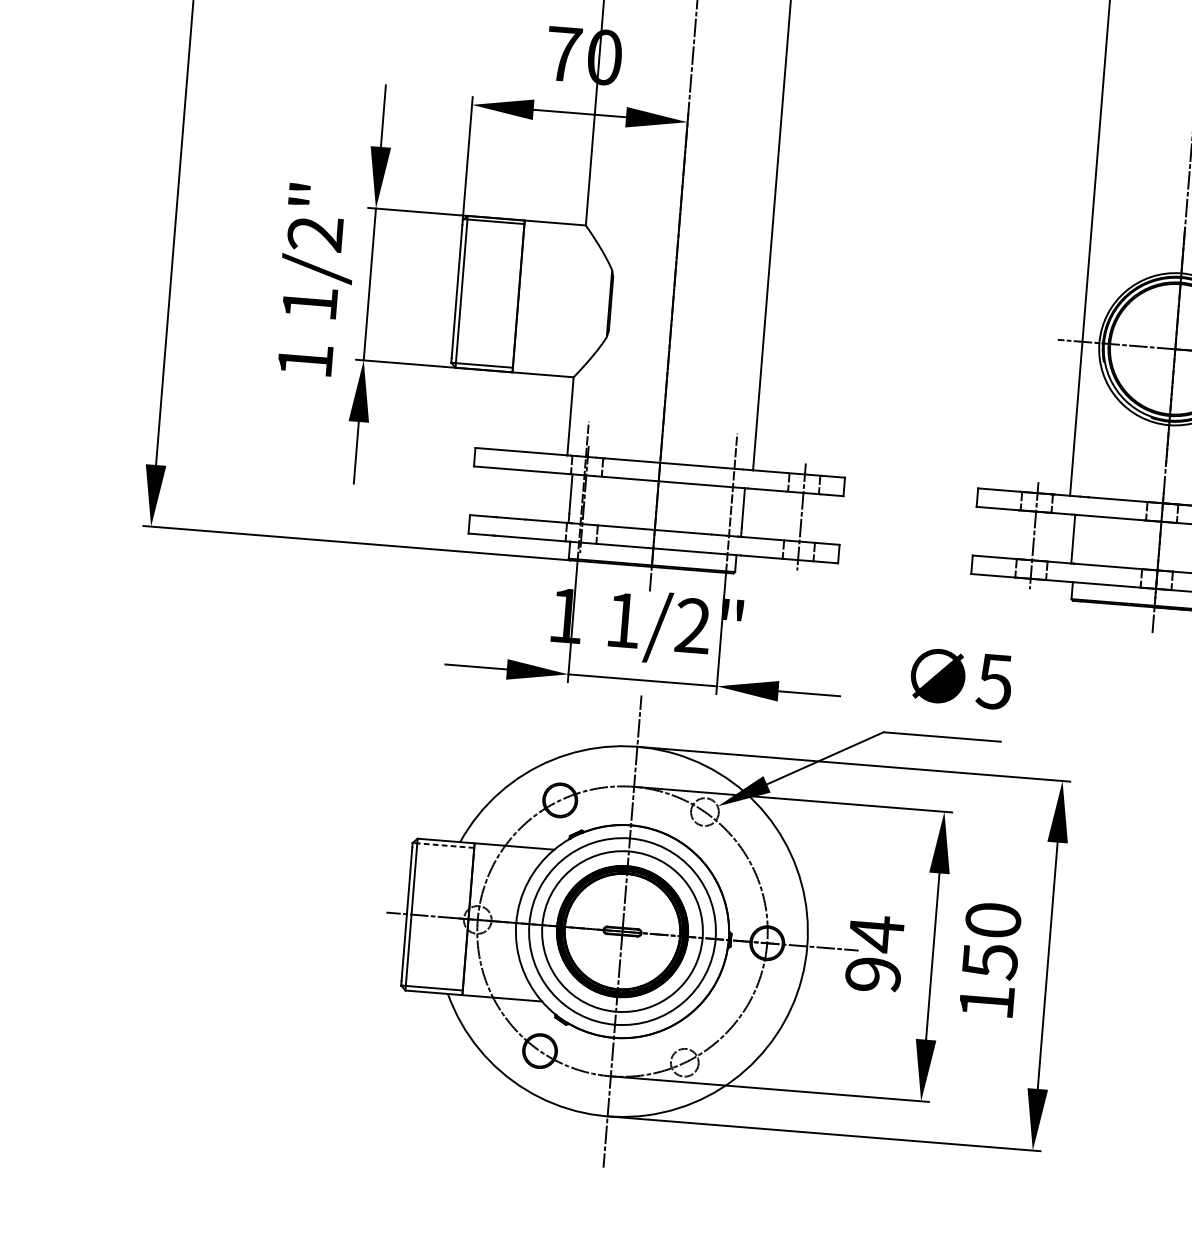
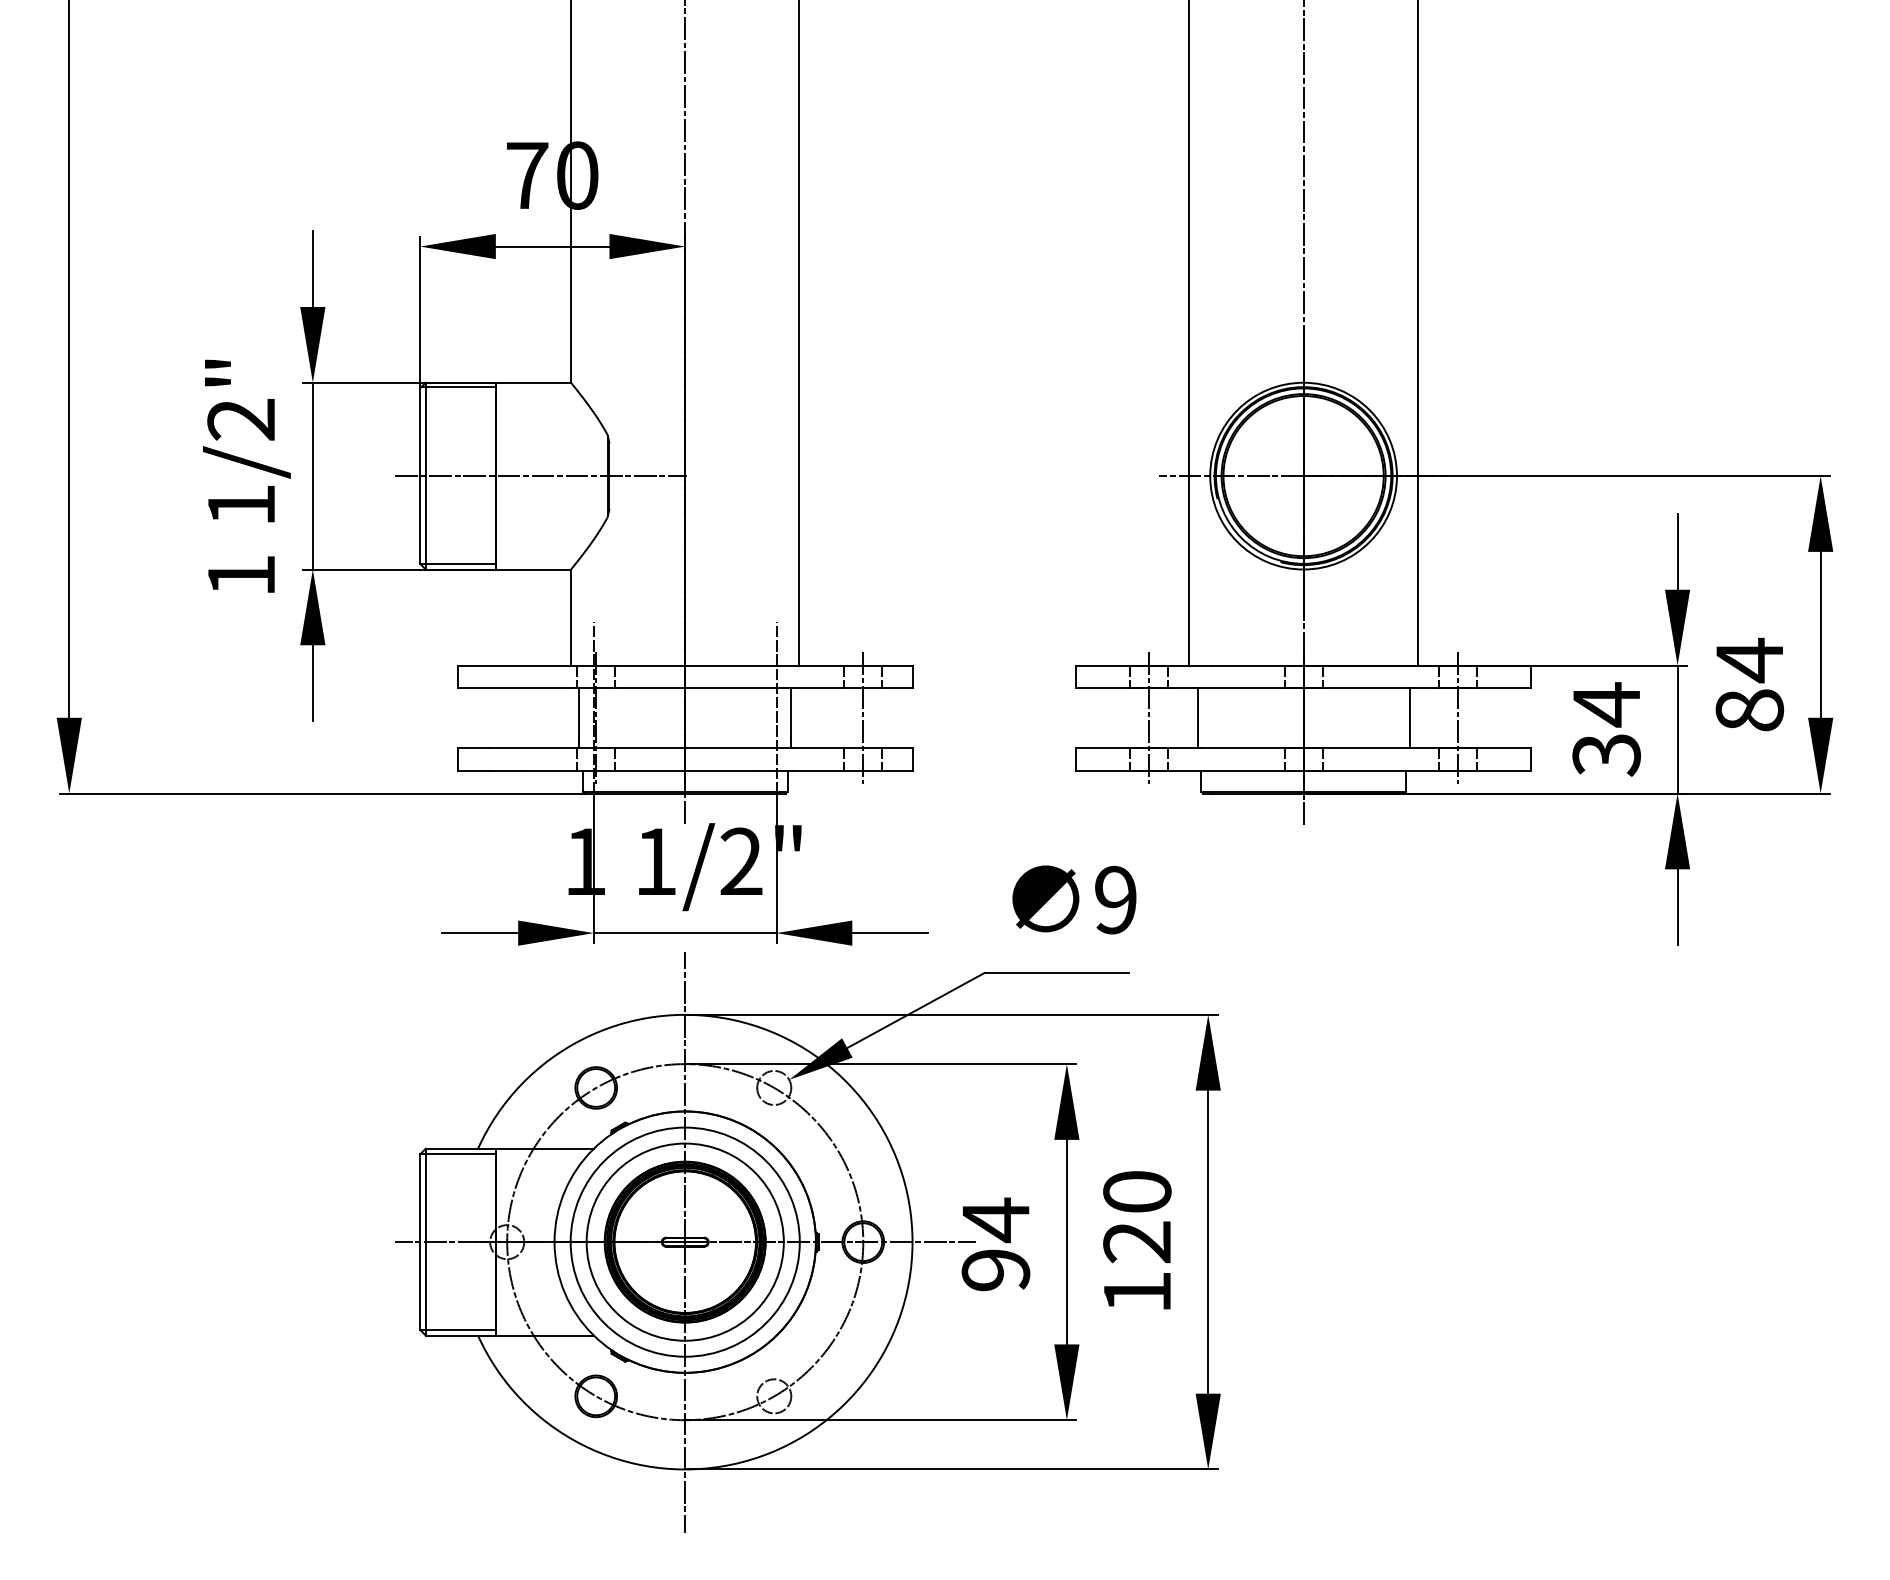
line: (554, 299) -> (540, 476), added
text: (993, 681) -> (1114, 899), 5 -> 9
line: (443, 845) -> (458, 1154), dashed -> solid
text: (990, 961) -> (1137, 1242), 150 -> 120

